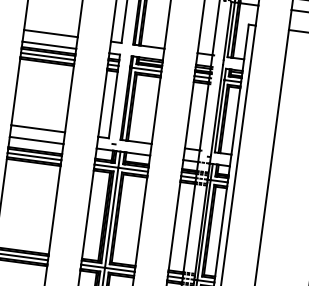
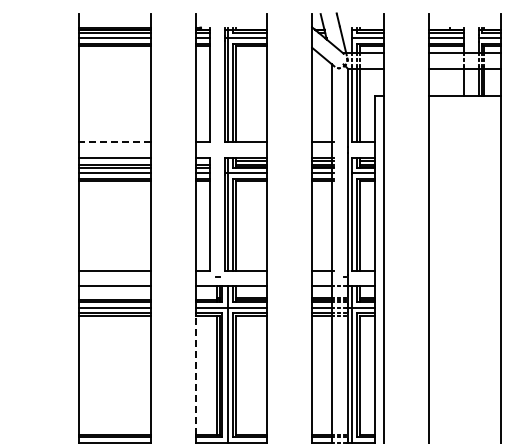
line: (50, 33) -> (114, 142), solid -> dashed
line: (87, 214) -> (195, 374), solid -> dashed

